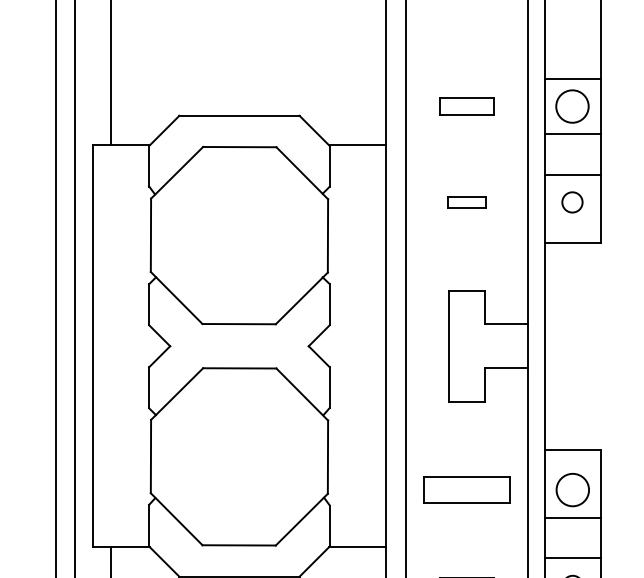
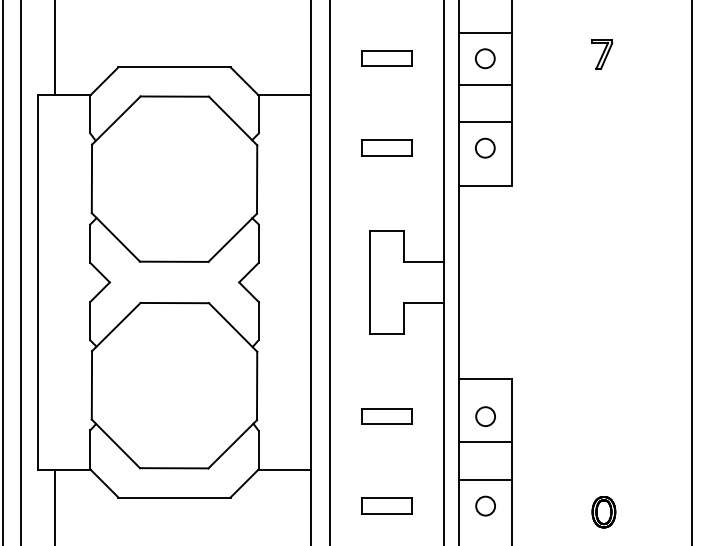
circle: (571, 106) -> (484, 58), size x0.62
part: (466, 201) -> (386, 147), size x1.43
part: (466, 489) -> (386, 416), size x0.62
circle: (572, 489) -> (485, 416), size x0.62

